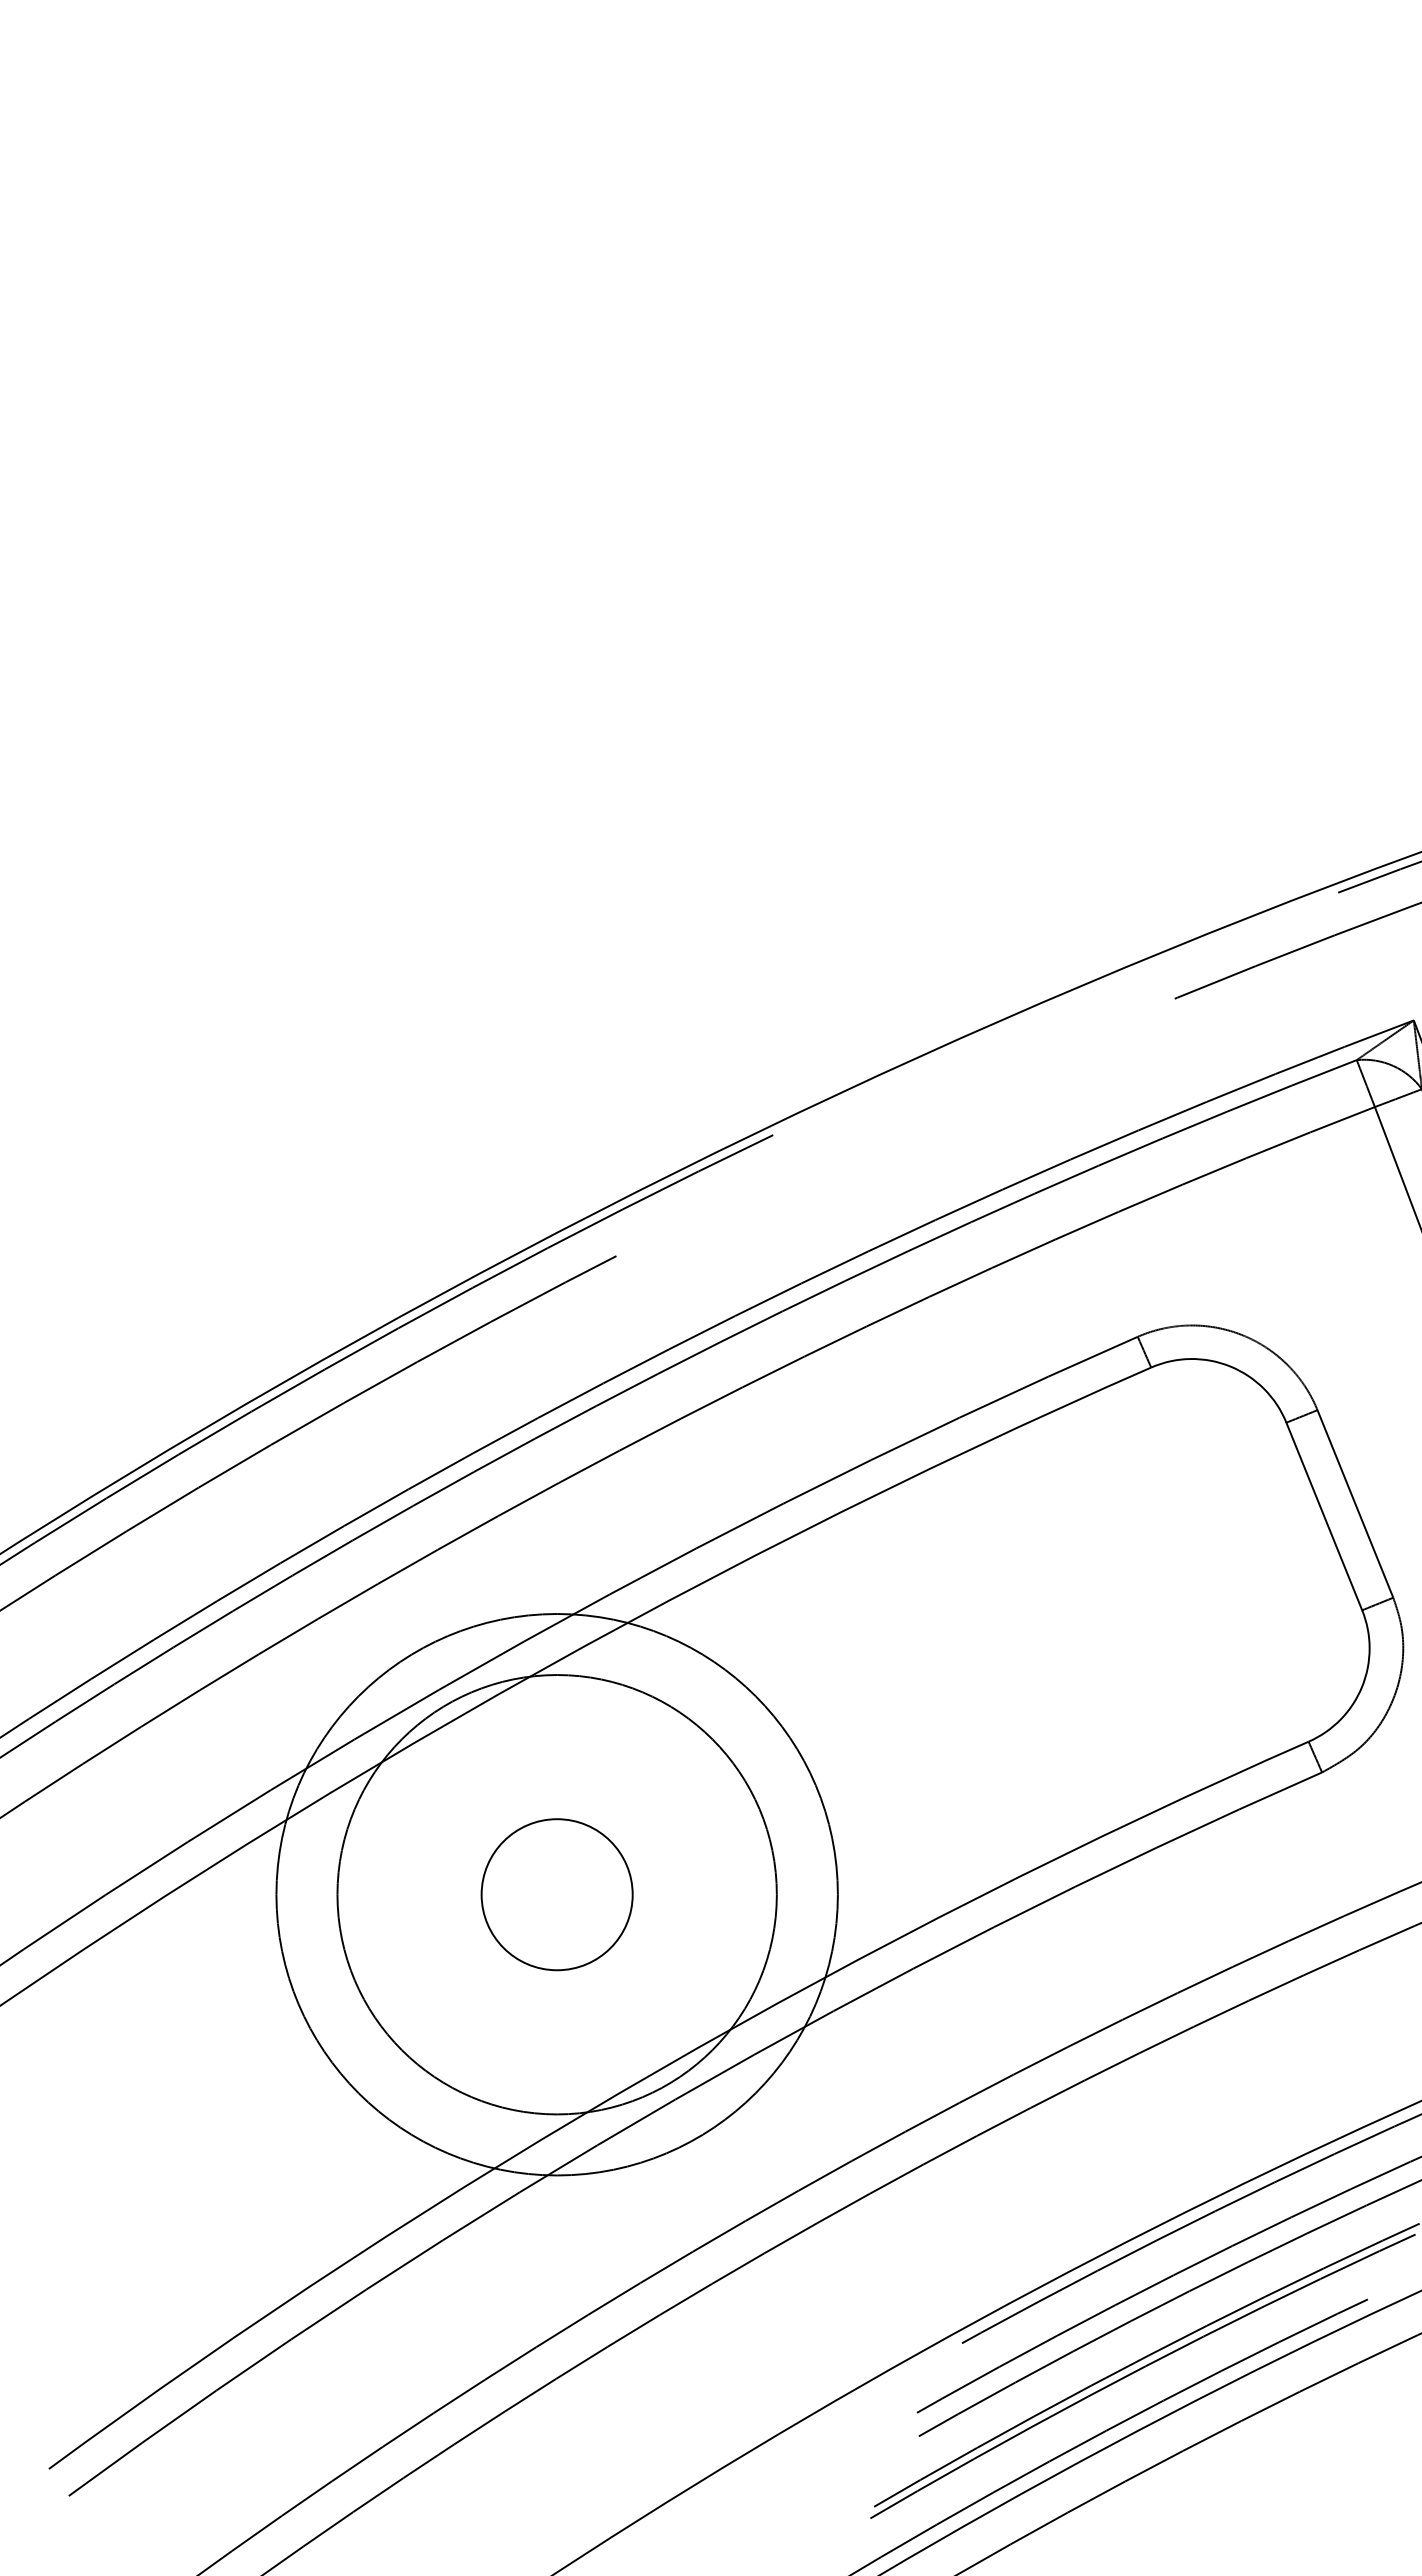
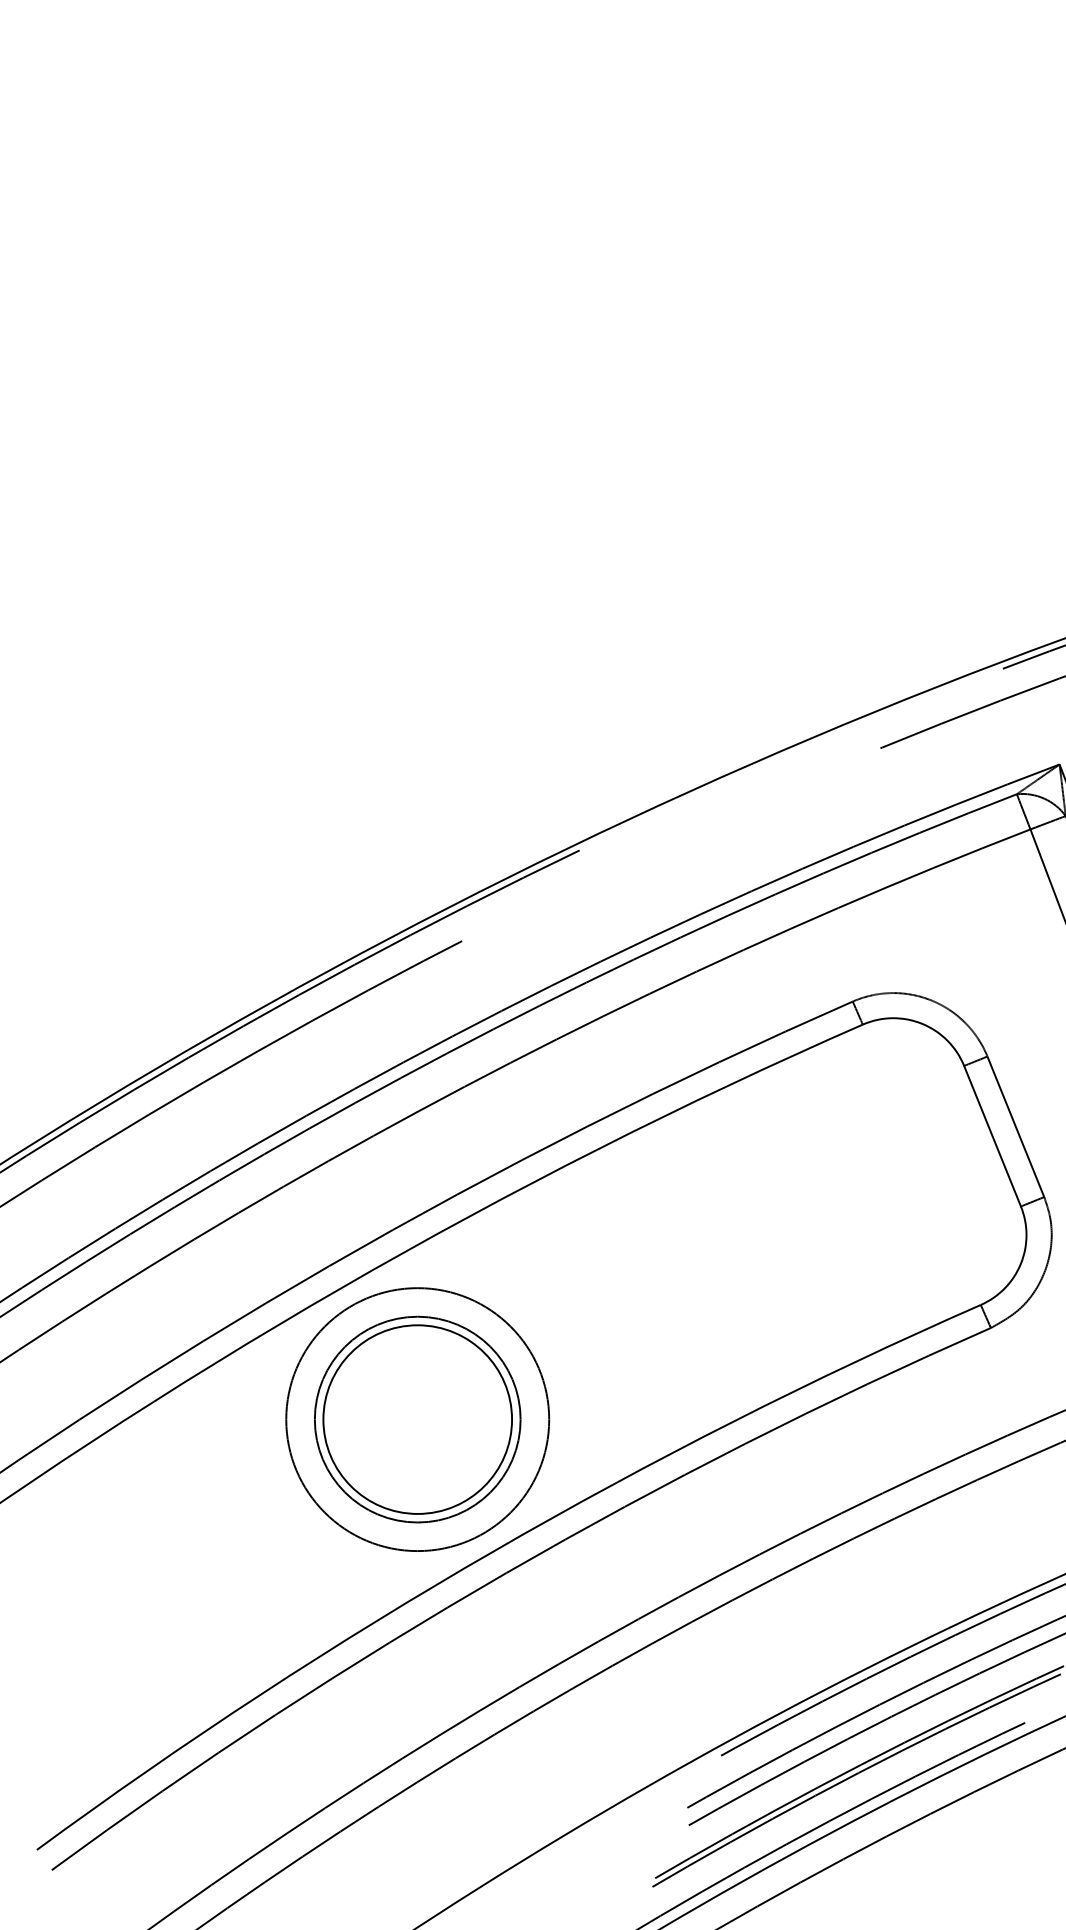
circle: (556, 1894) -> (417, 1419), size x0.62
circle: (556, 1894) -> (417, 1419), size x0.62
circle: (557, 1894) -> (417, 1419), size x1.67

